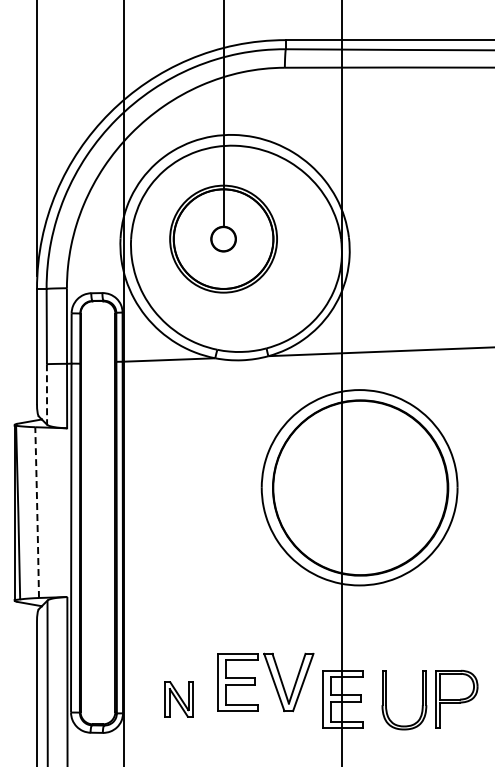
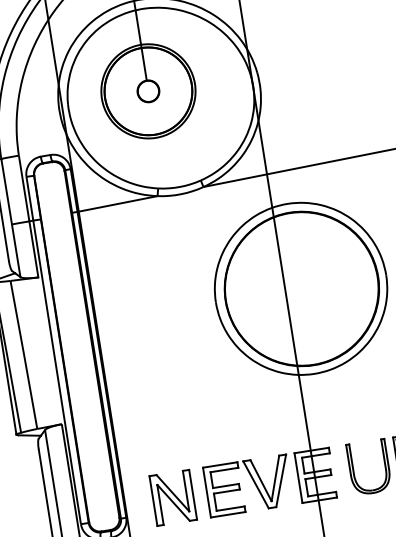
line: (47, 394) -> (16, 250), dashed -> solid
arc: (37, 512) -> (24, 354), dashed -> solid
part: (272, 680) -> (254, 483), moved
part: (178, 699) -> (172, 498), size x1.67

